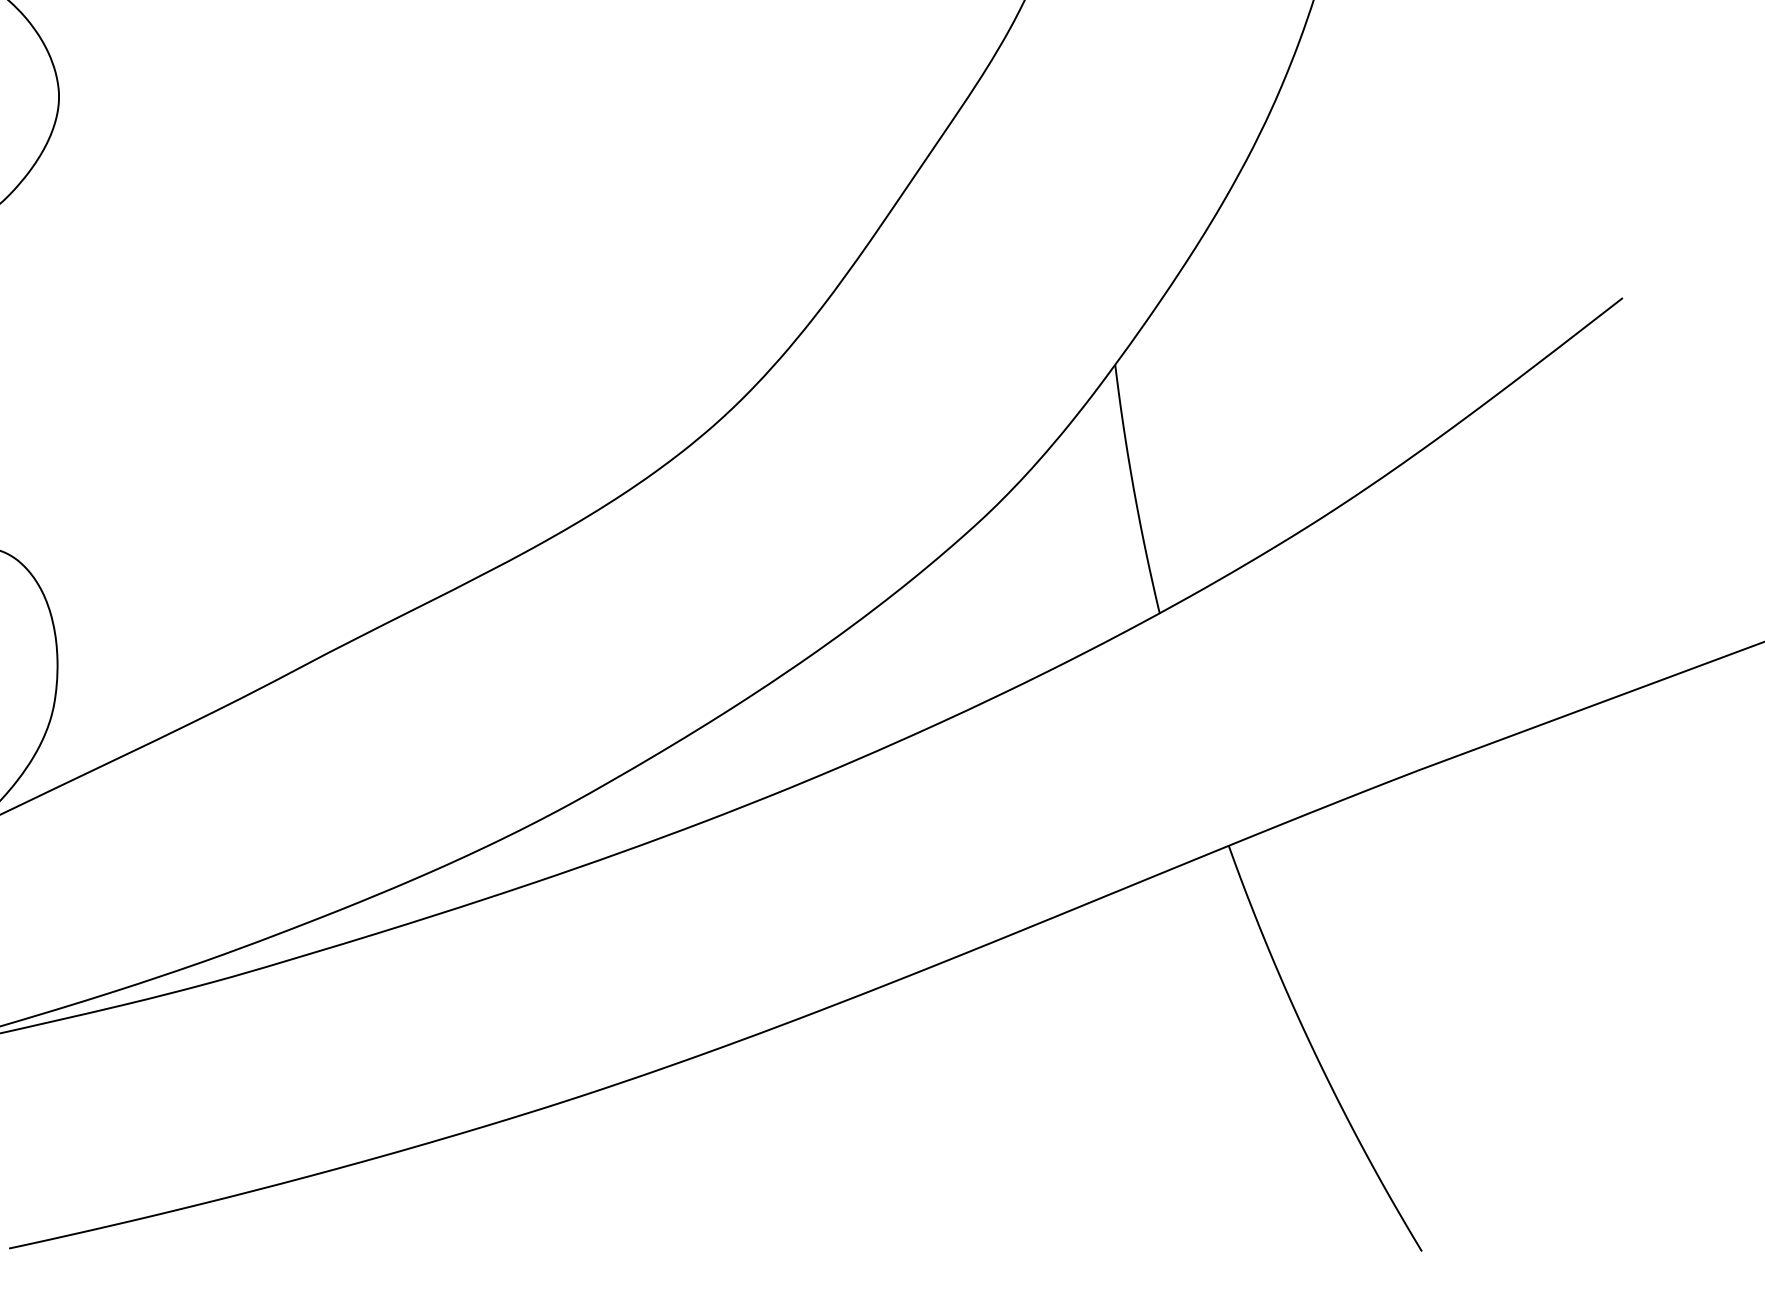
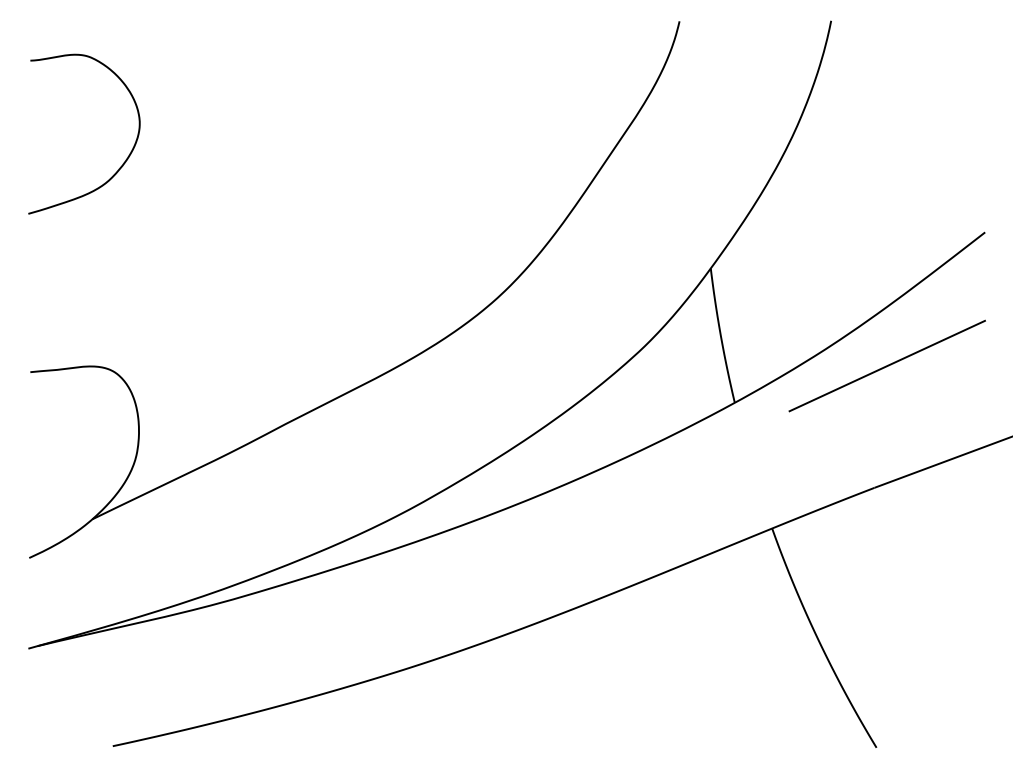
line: (1440, 544) -> (886, 365), added

